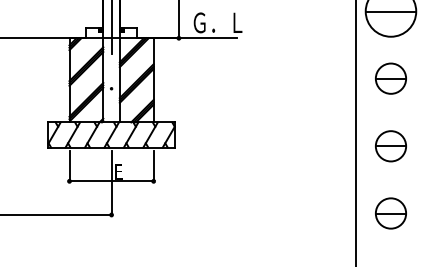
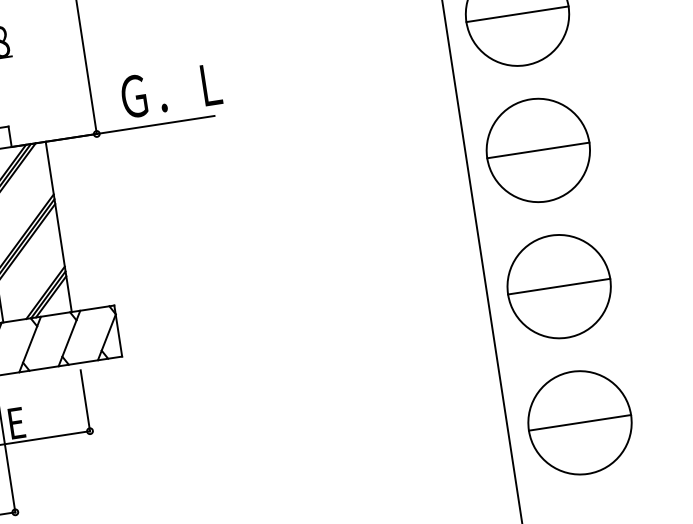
part: (390, 78) -> (537, 149), size x1.67
part: (390, 146) -> (558, 287), size x1.67
part: (390, 213) -> (579, 422), size x1.67

